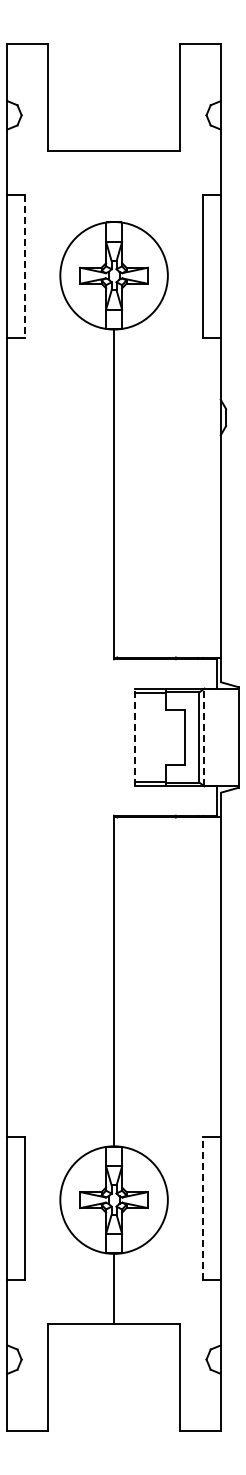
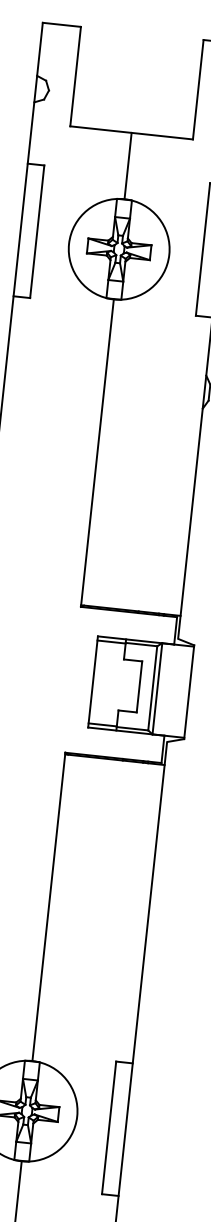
line: (114, 185) -> (128, 165), added
line: (25, 266) -> (37, 231), dashed -> solid
line: (135, 737) -> (93, 681), dashed -> solid
line: (204, 737) -> (157, 688), dashed -> solid
line: (202, 1208) -> (108, 1127), dashed -> solid

